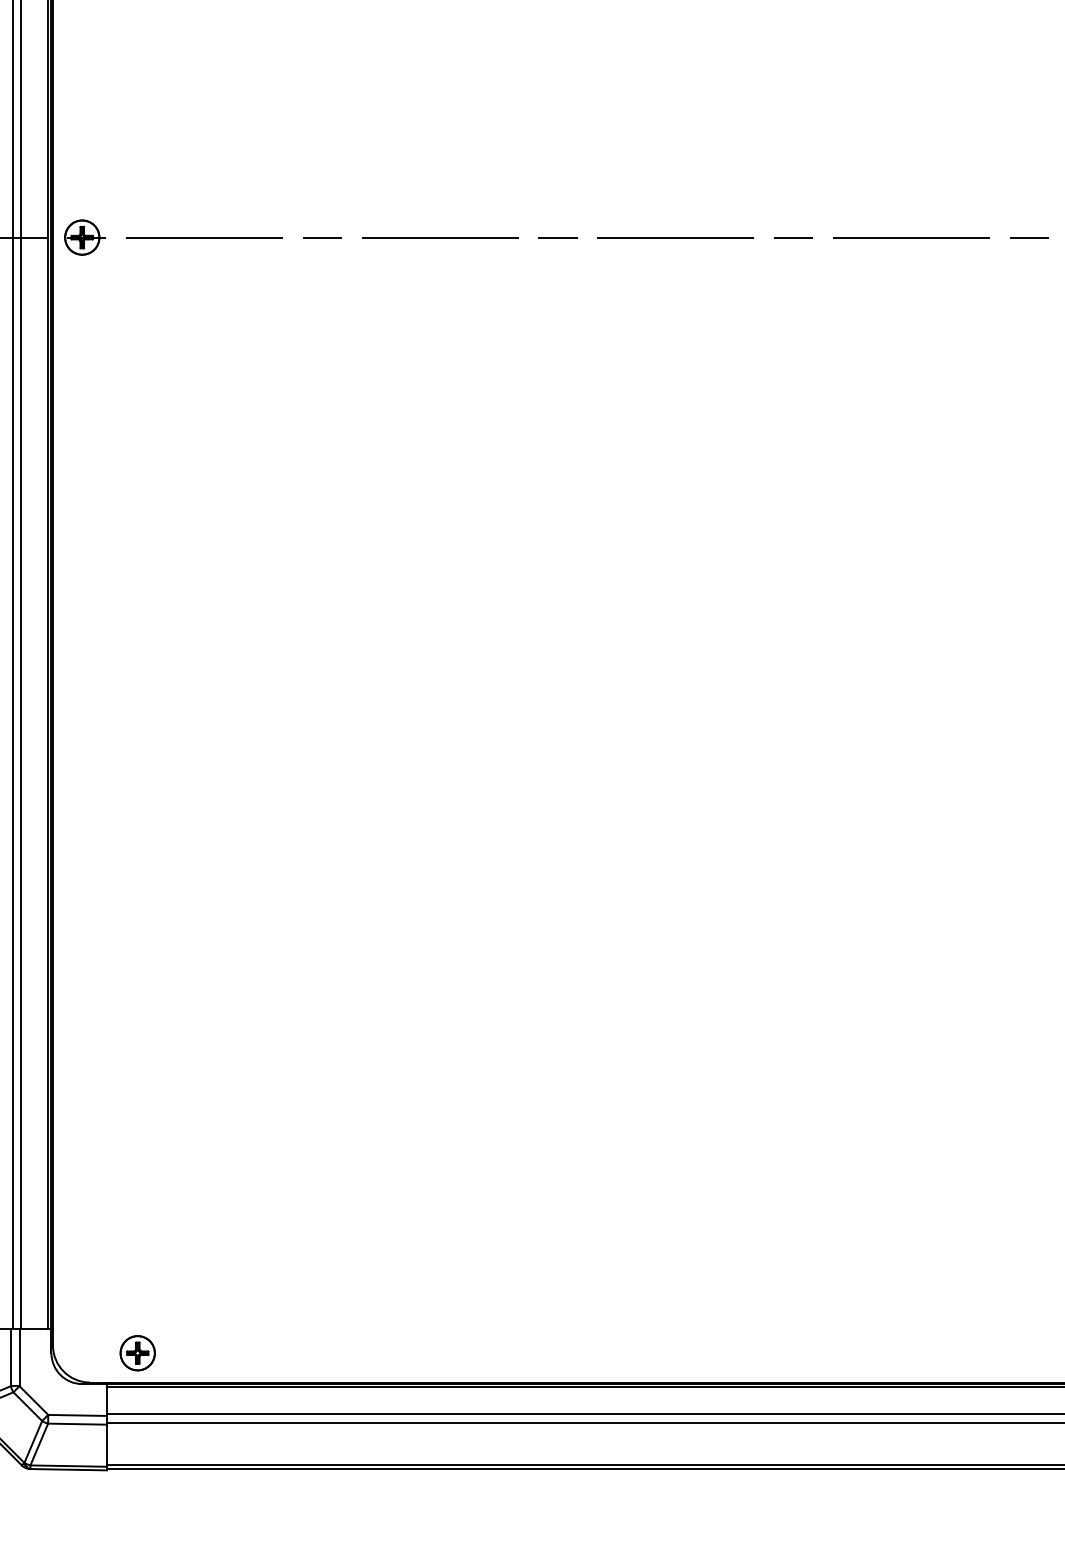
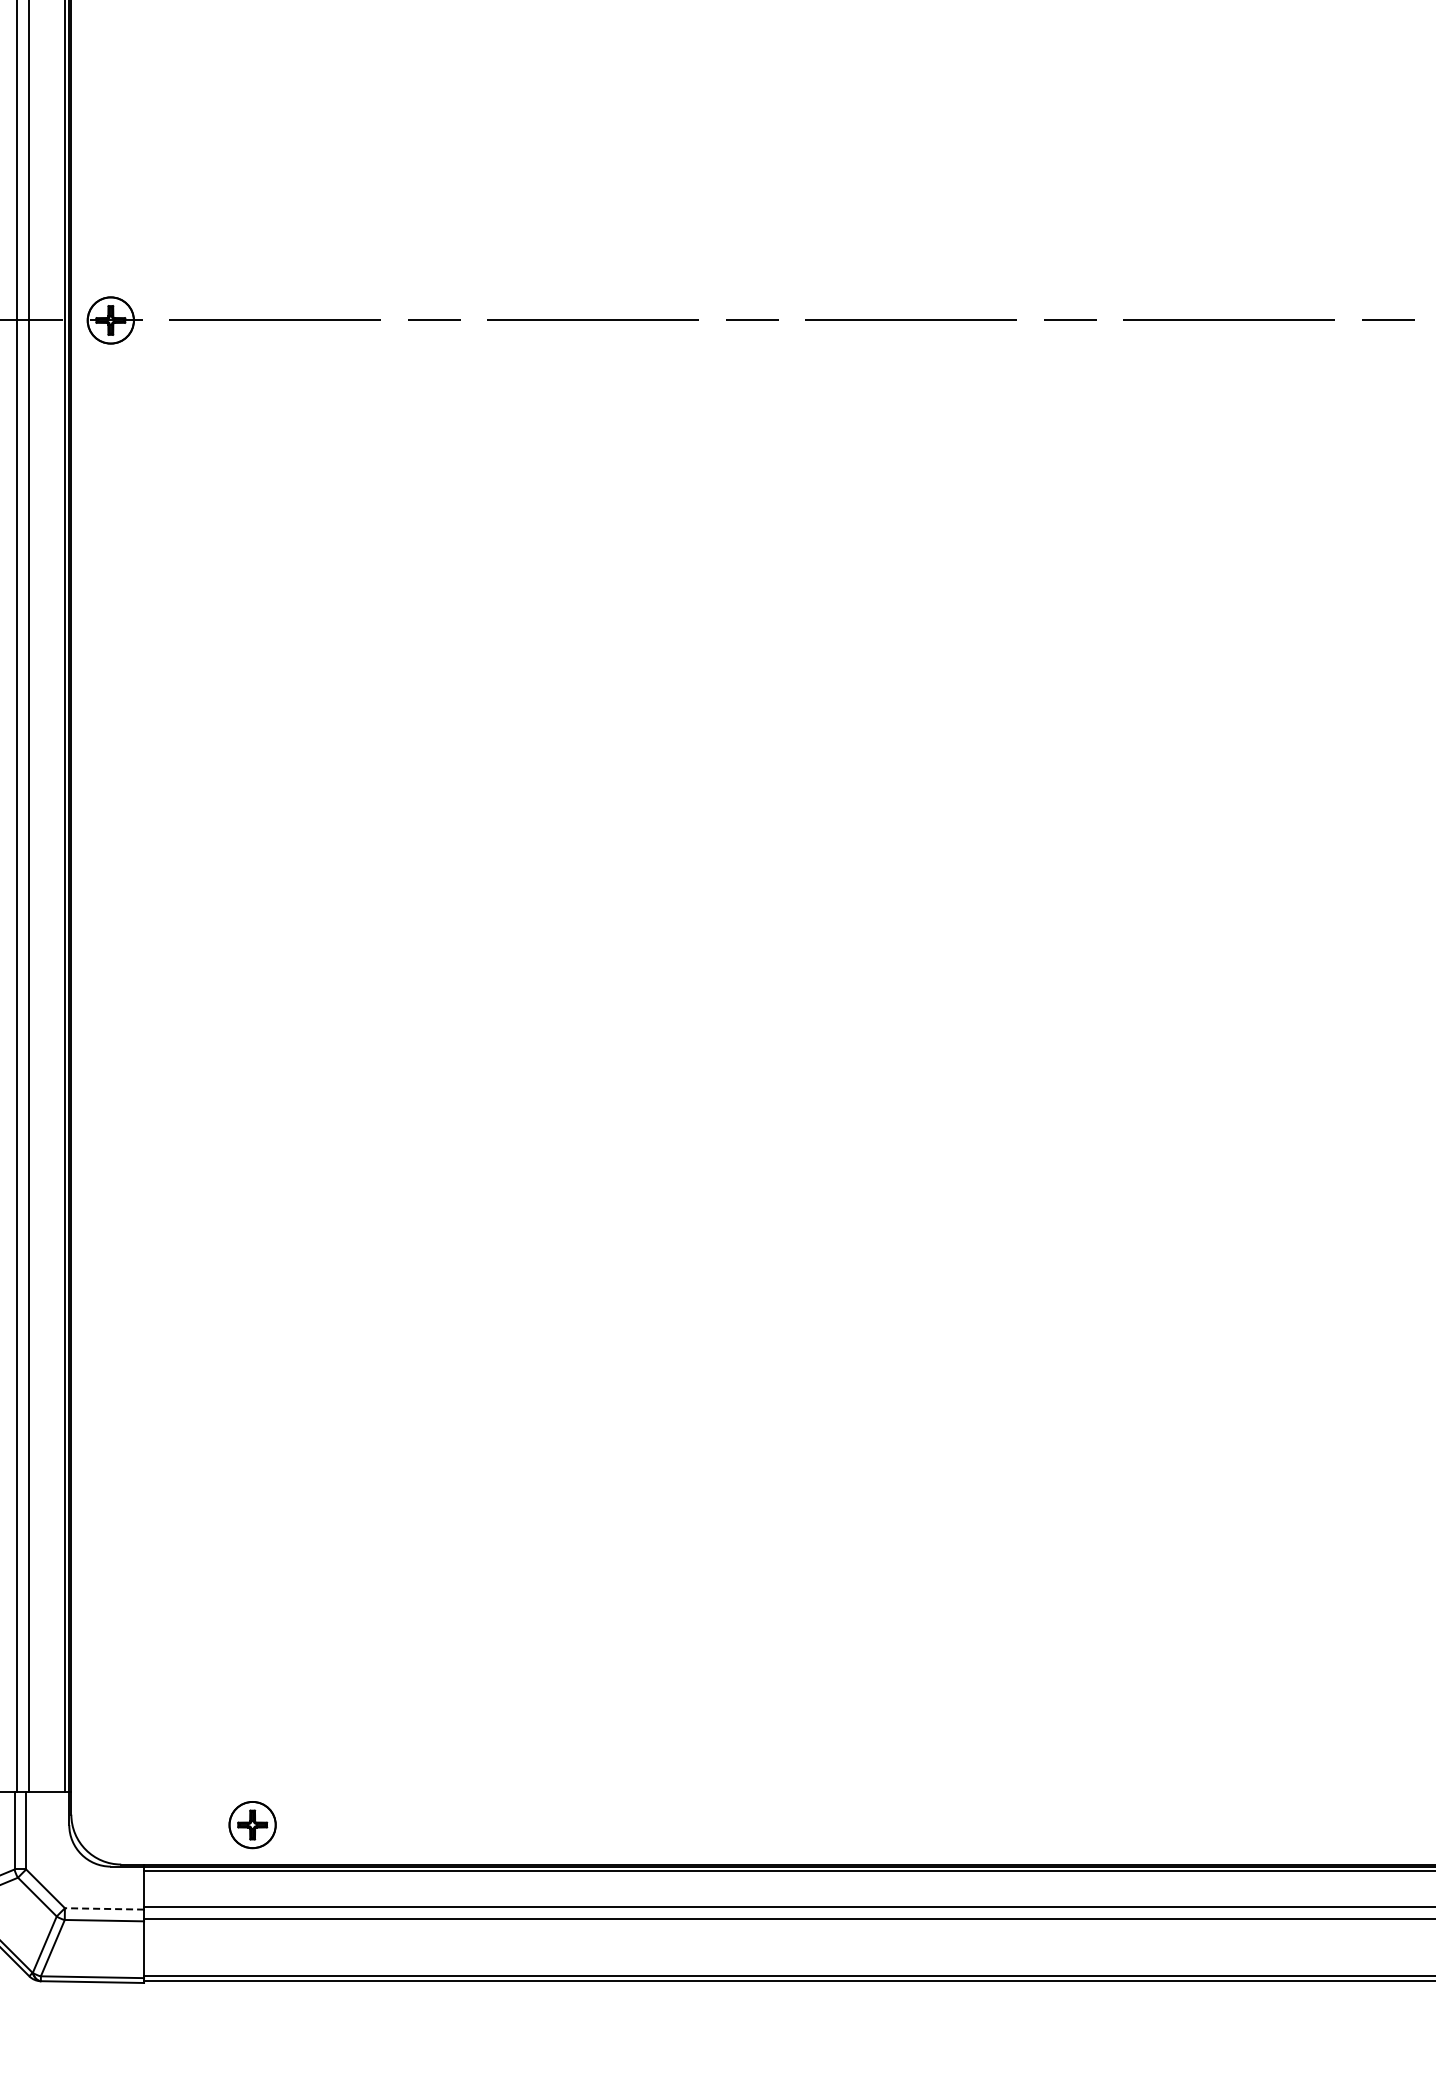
part: (137, 1353) -> (252, 1825), moved
line: (77, 1415) -> (104, 1908), solid -> dashed

